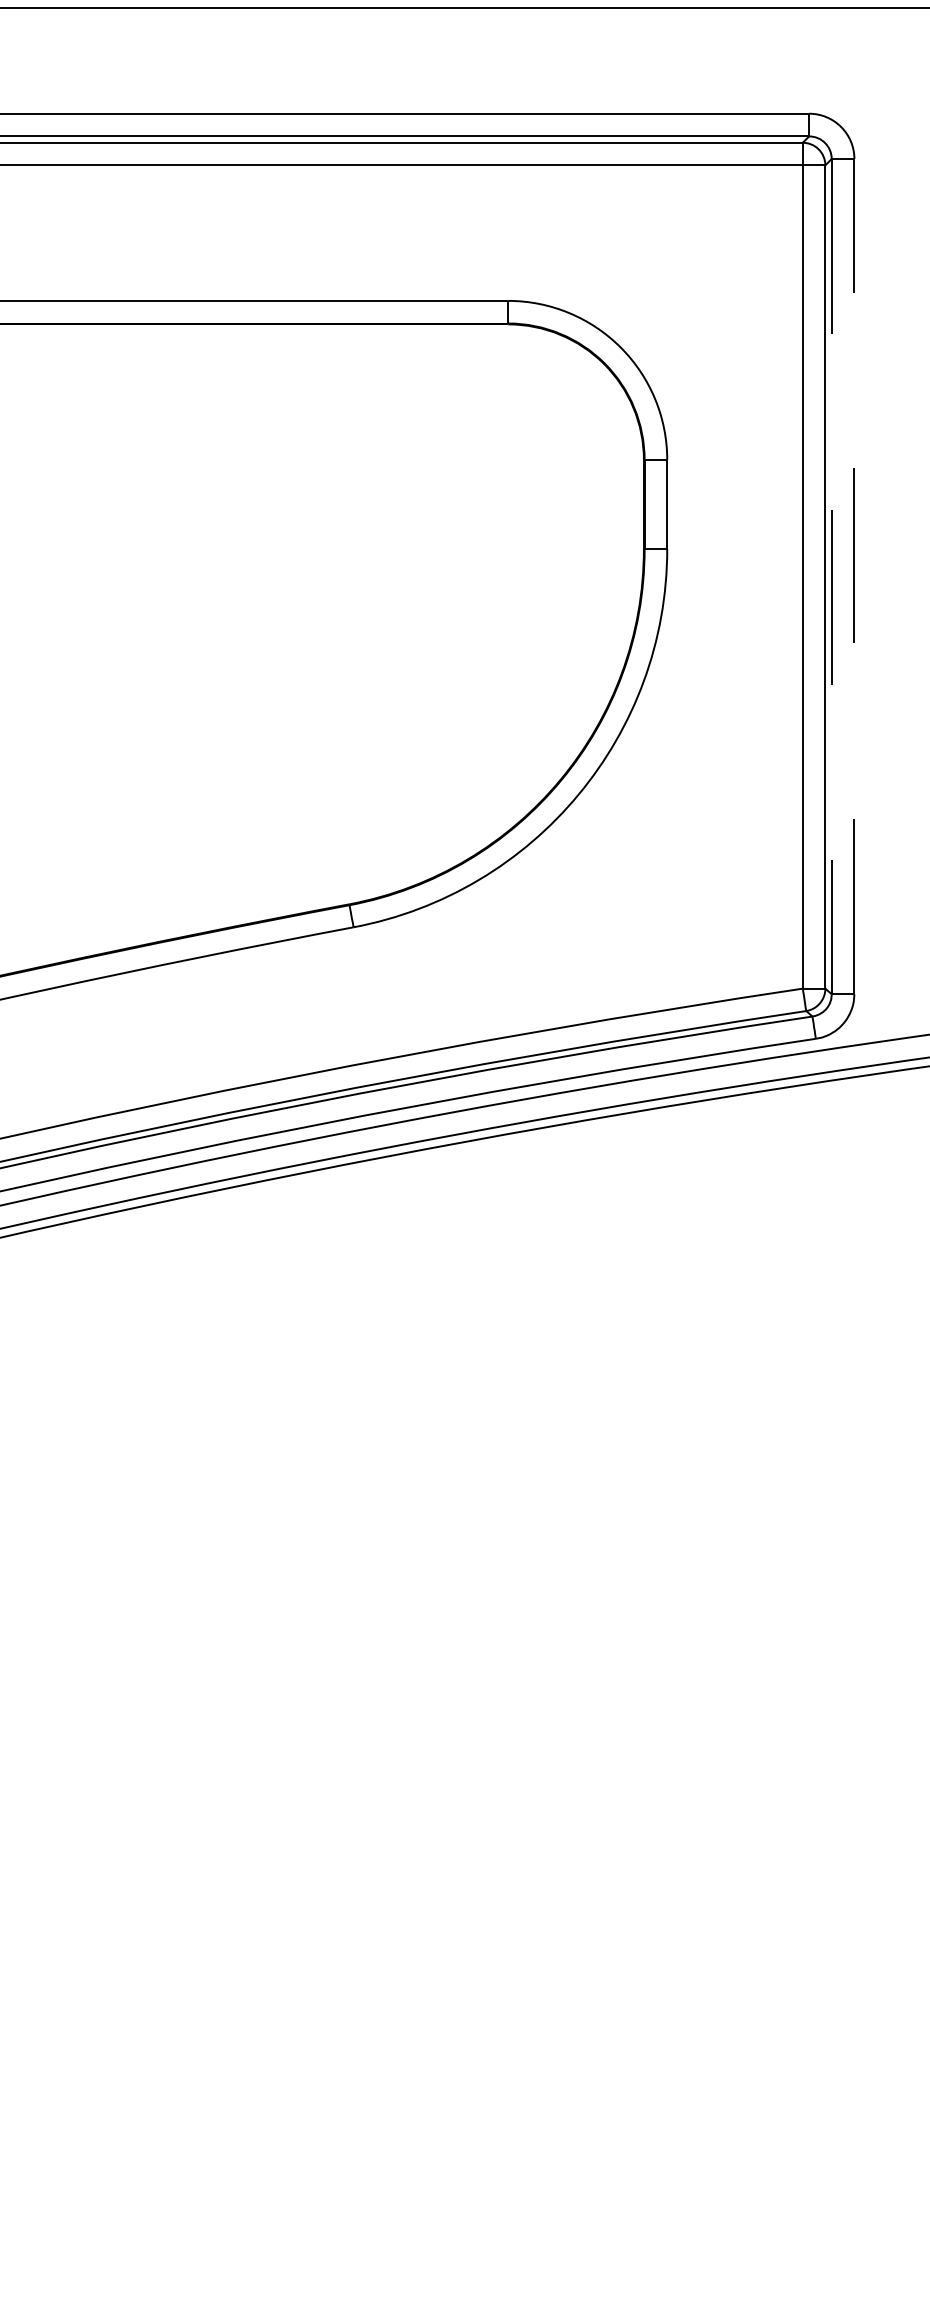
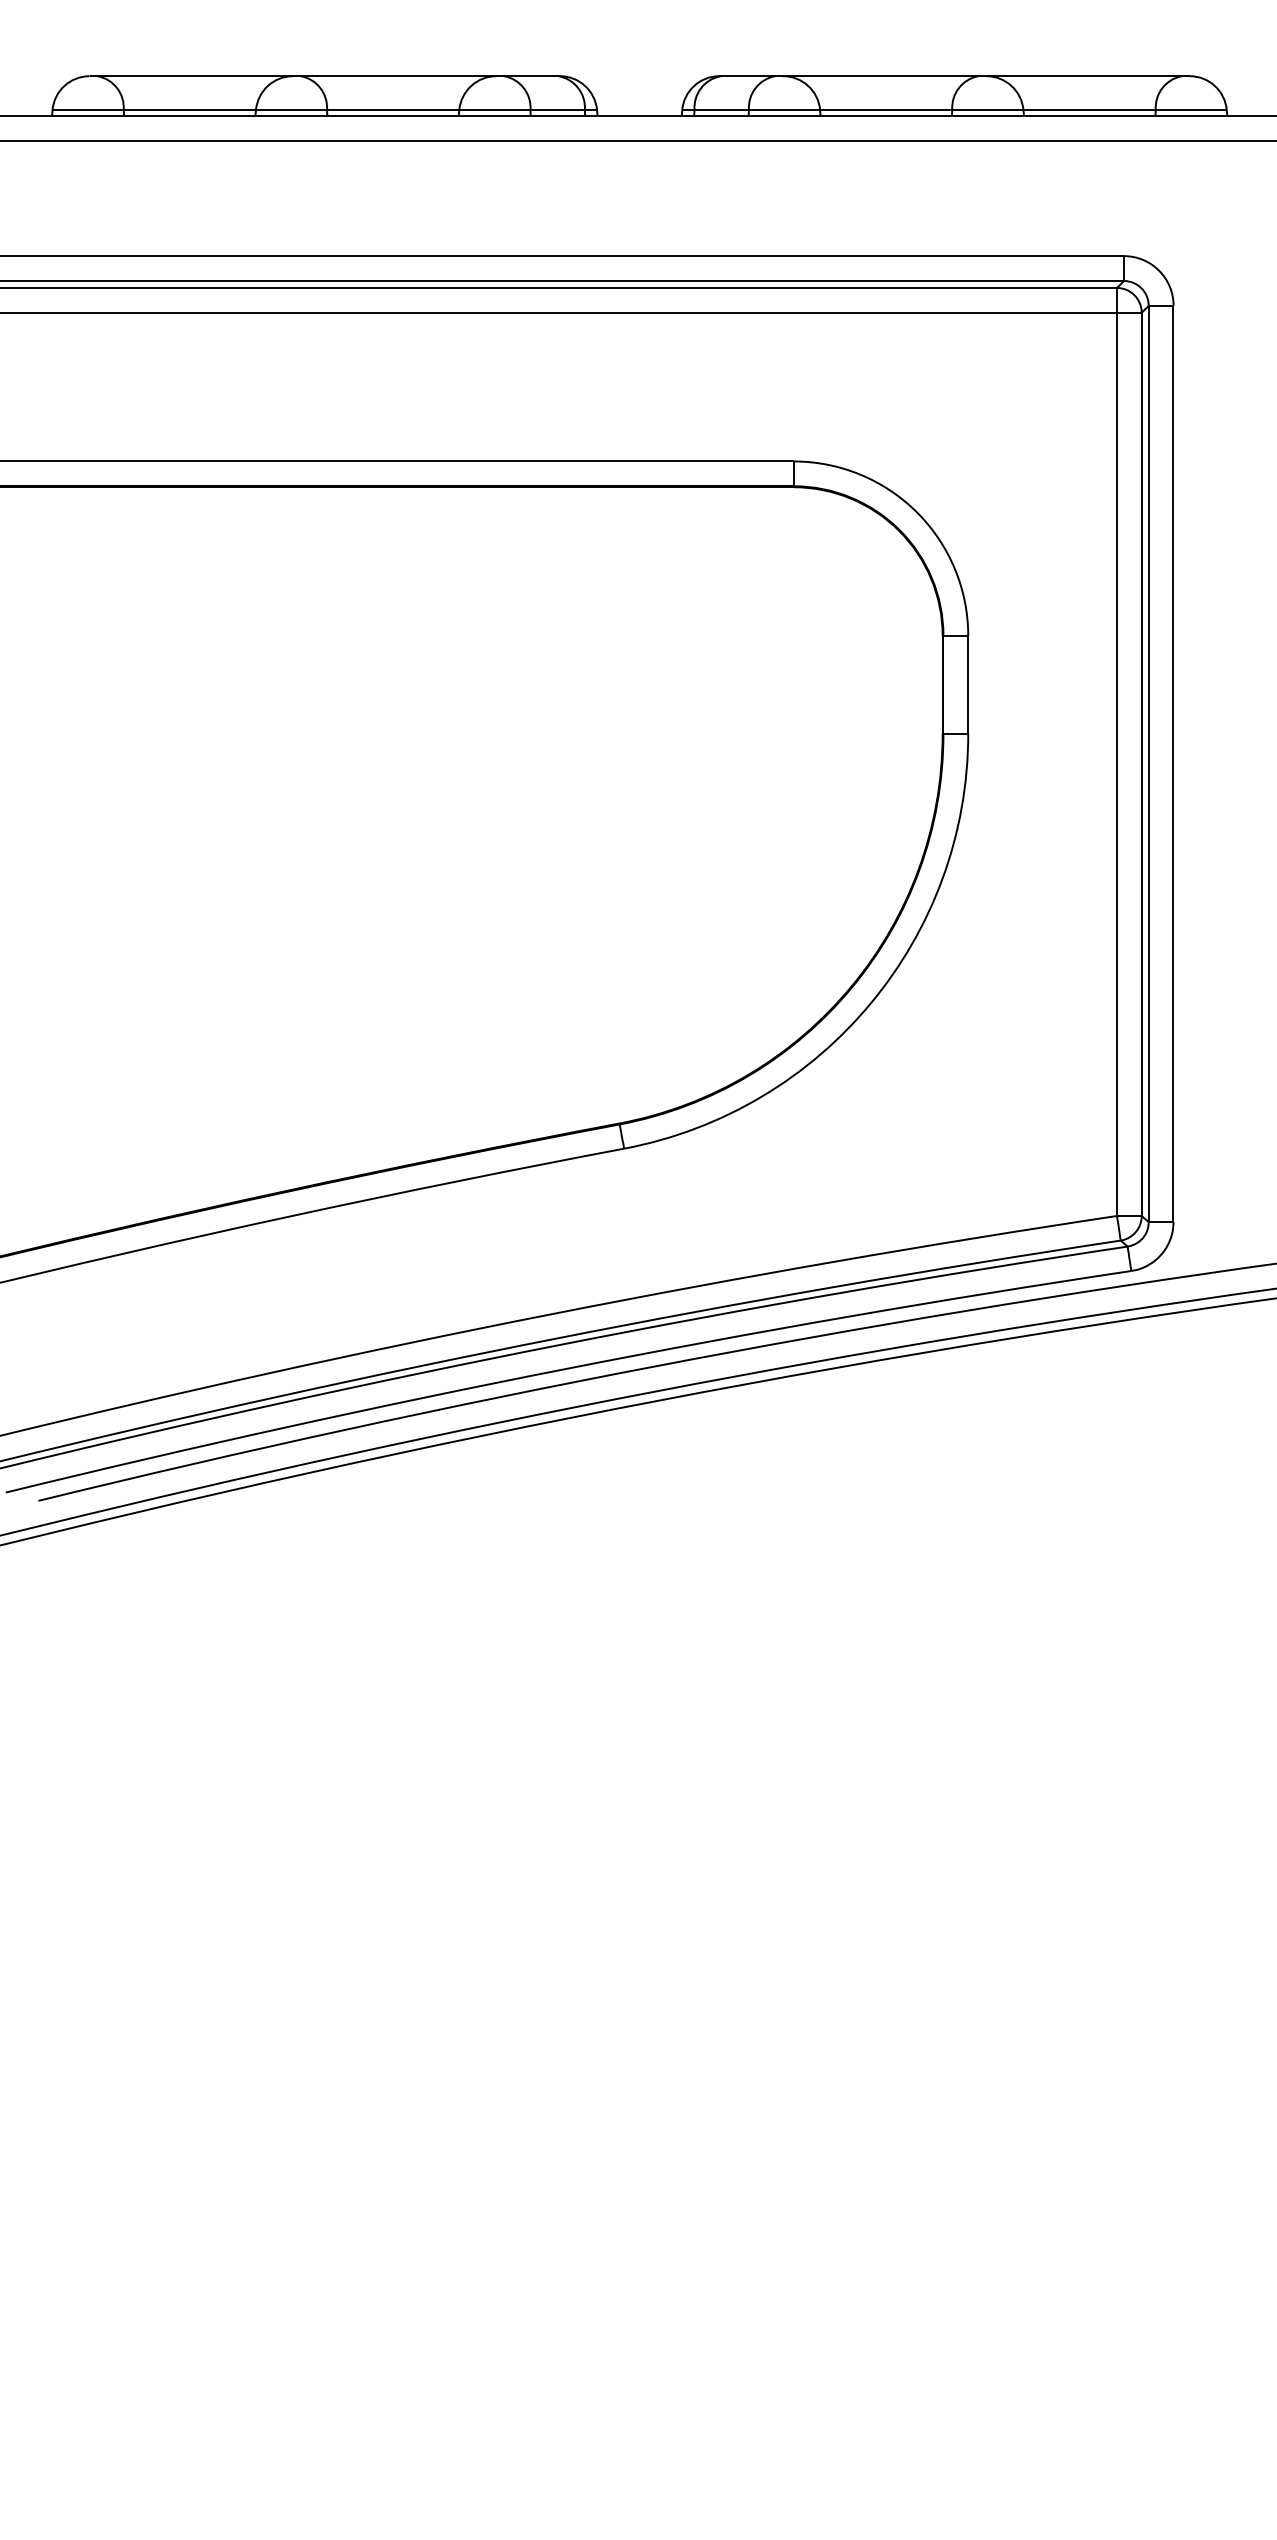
line: (854, 576) -> (1173, 763), dashed -> solid
line: (831, 577) -> (1148, 764), dashed -> solid

